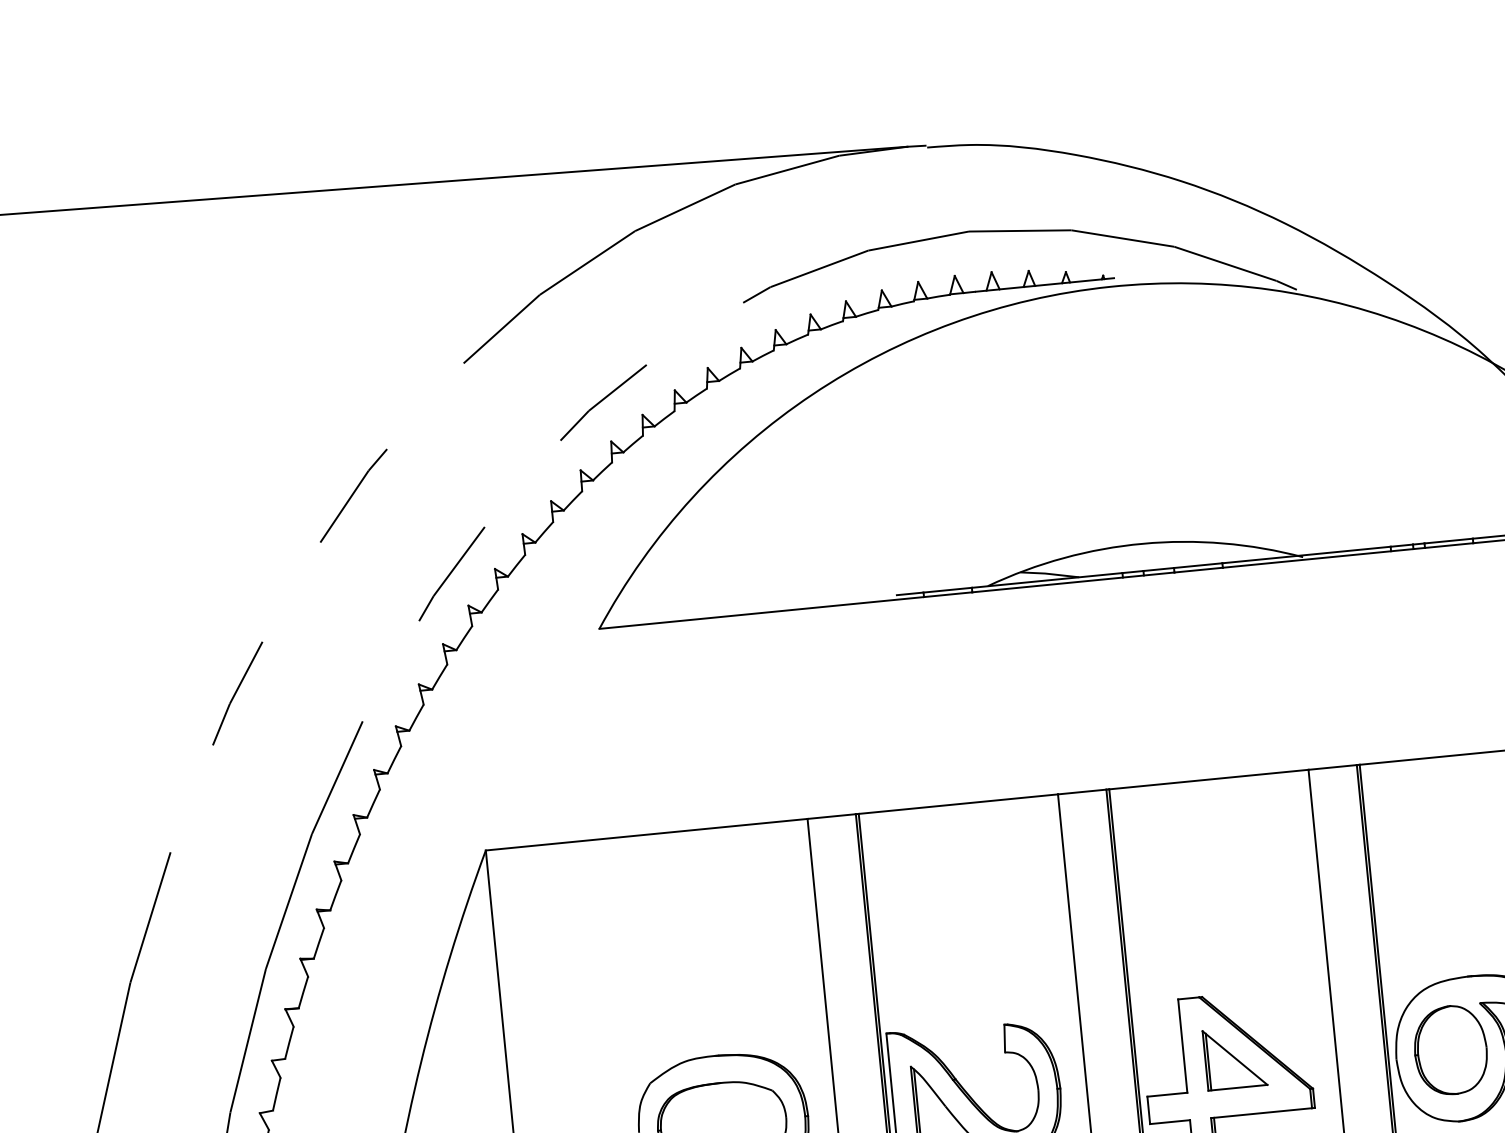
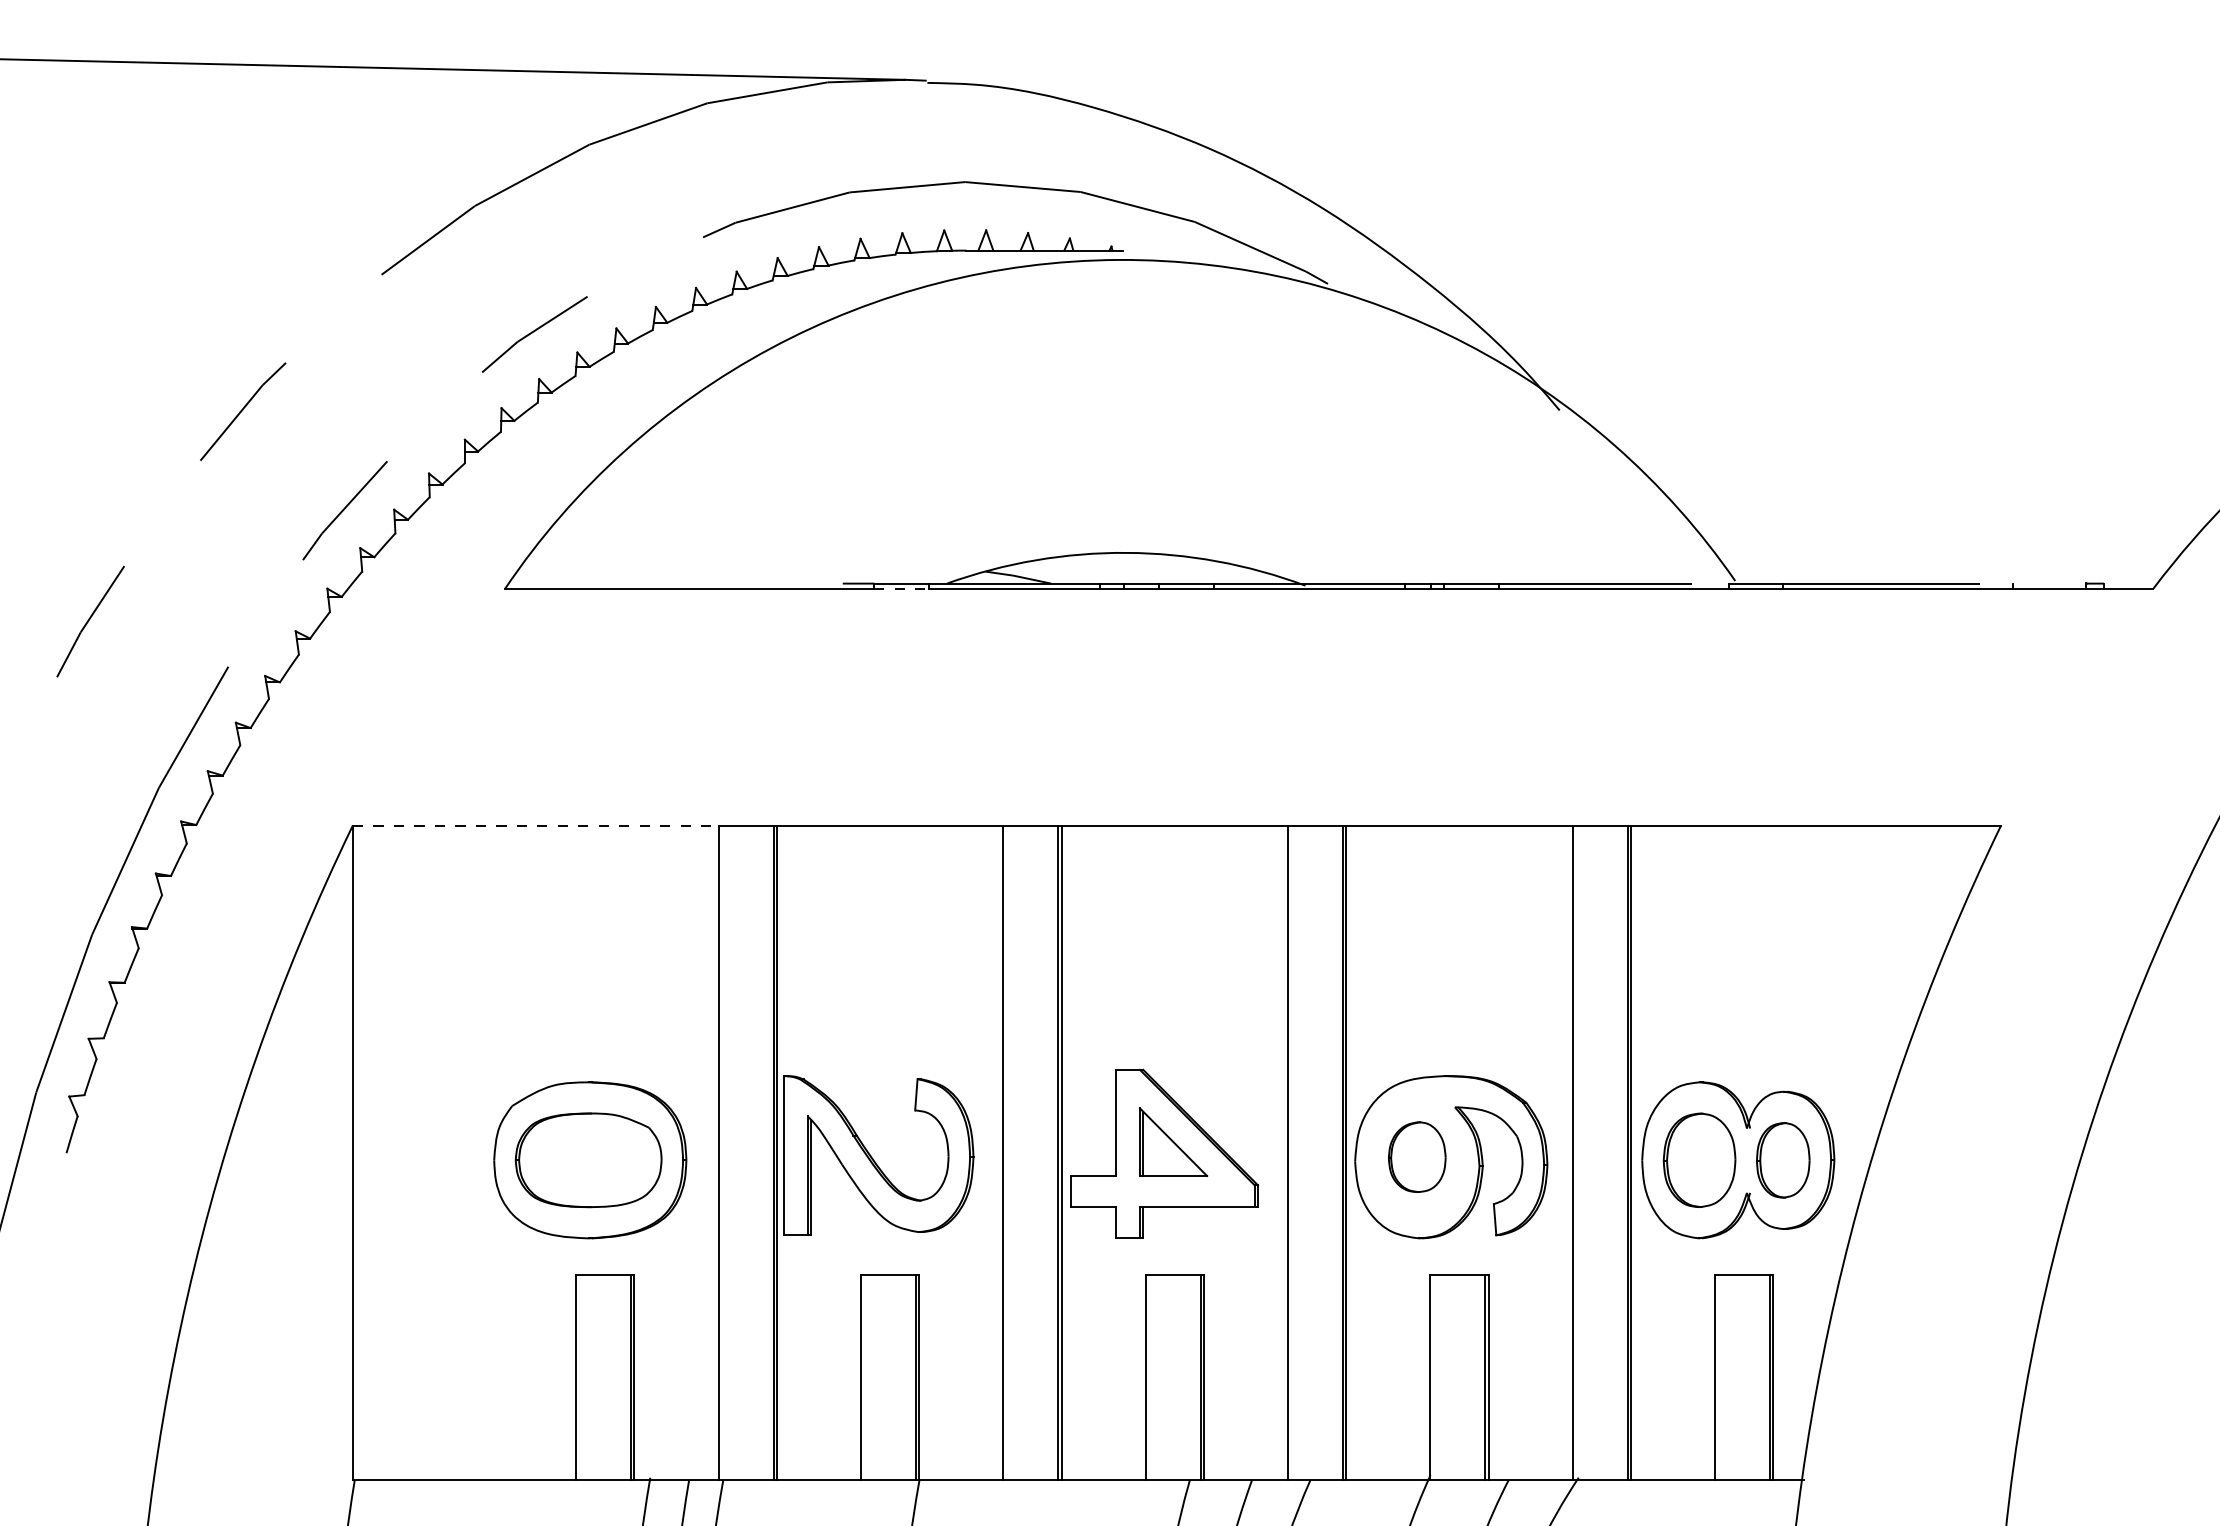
line: (948, 594) -> (902, 588), solid -> dashed
line: (646, 834) -> (535, 825), solid -> dashed
part: (1449, 1049) -> (1416, 1156), size x0.7

